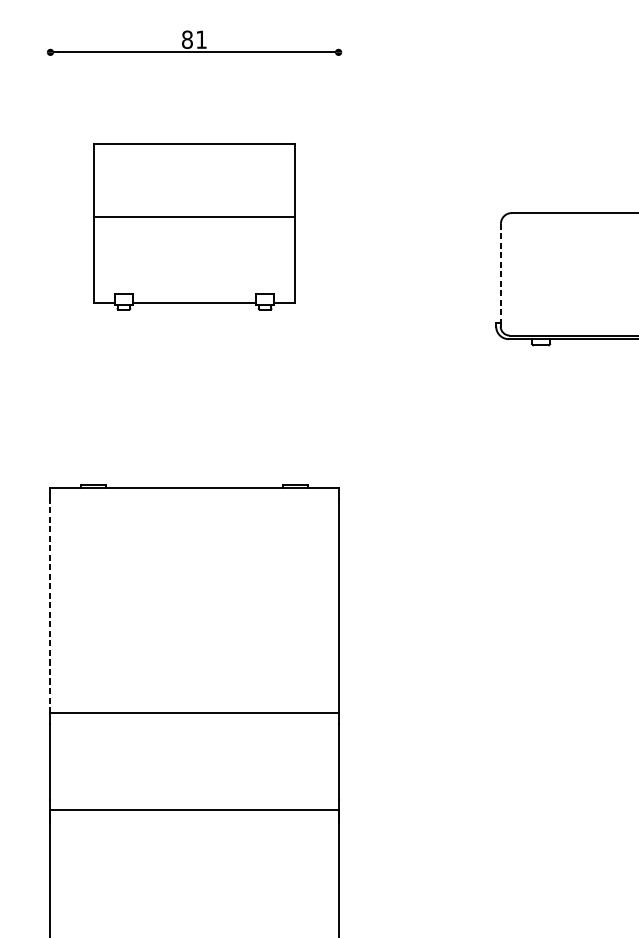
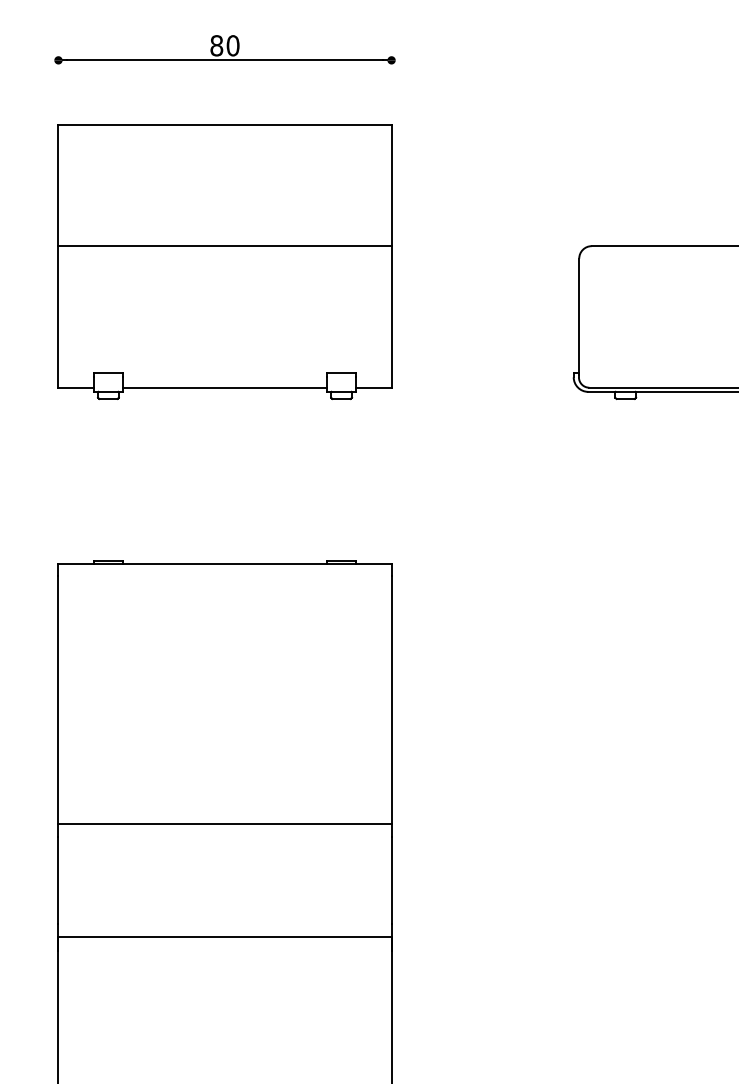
text: (200, 39) -> (232, 45), 81 -> 80
part: (194, 226) -> (224, 261), size x1.43
line: (500, 273) -> (578, 316), dashed -> solid
line: (50, 606) -> (58, 700), dashed -> solid

